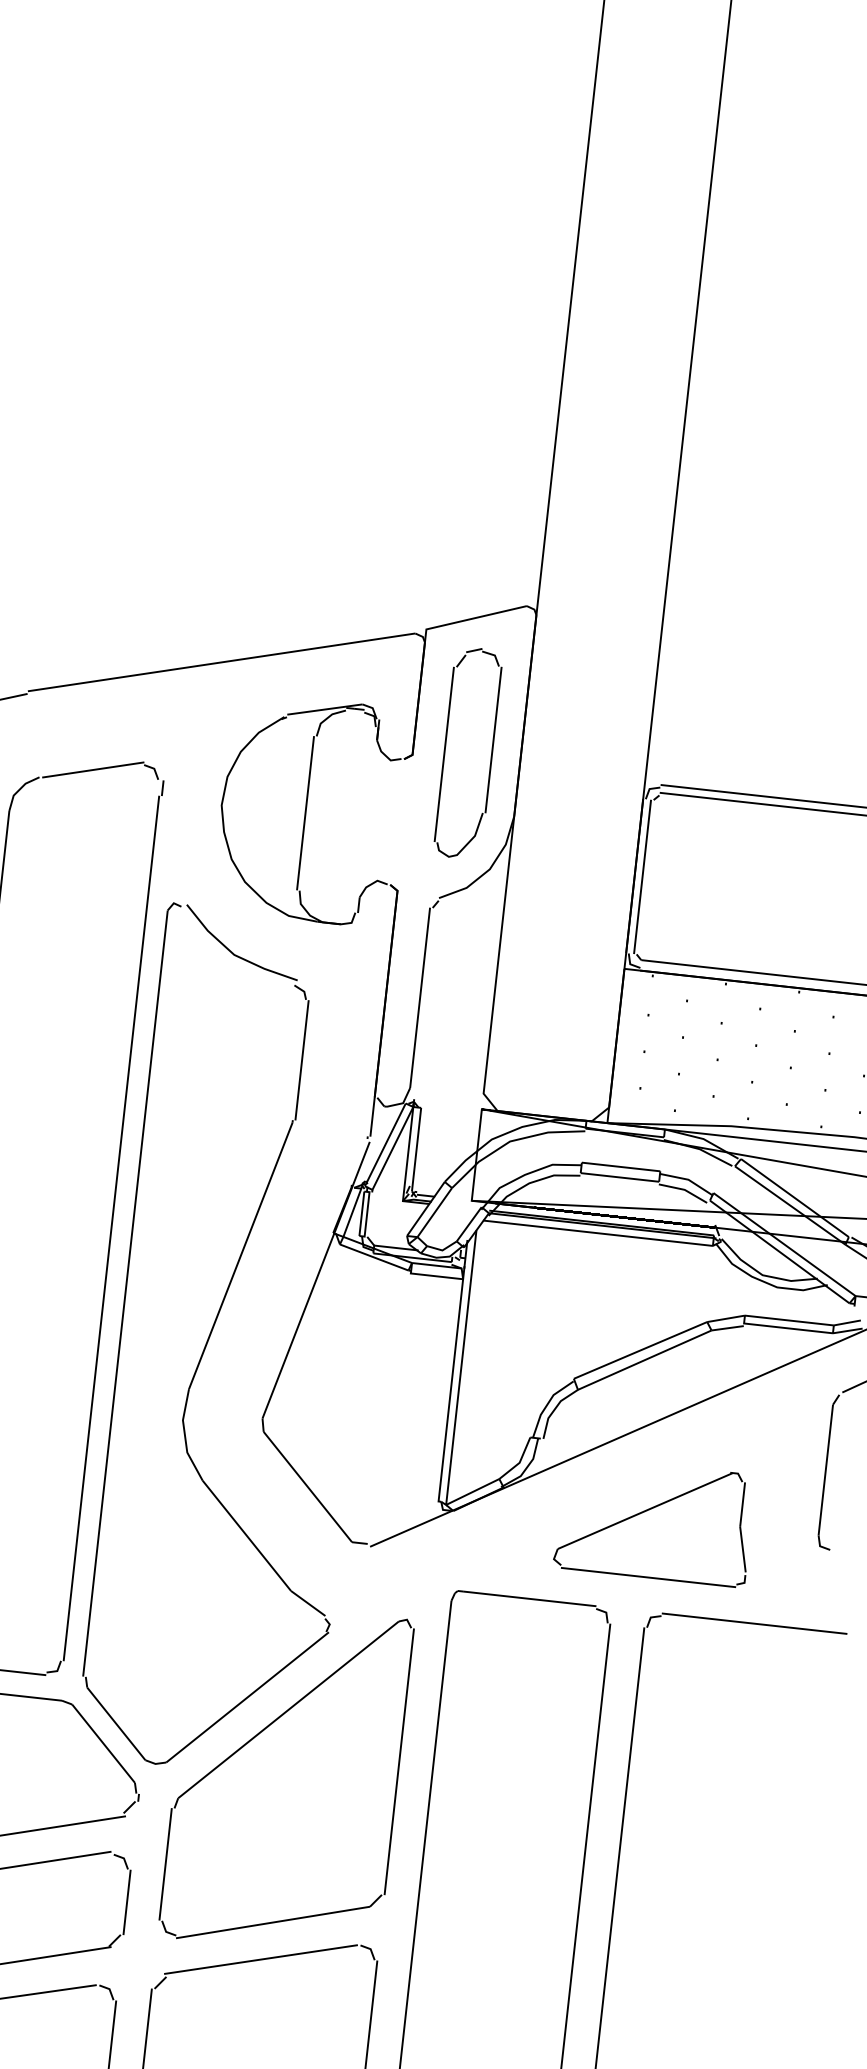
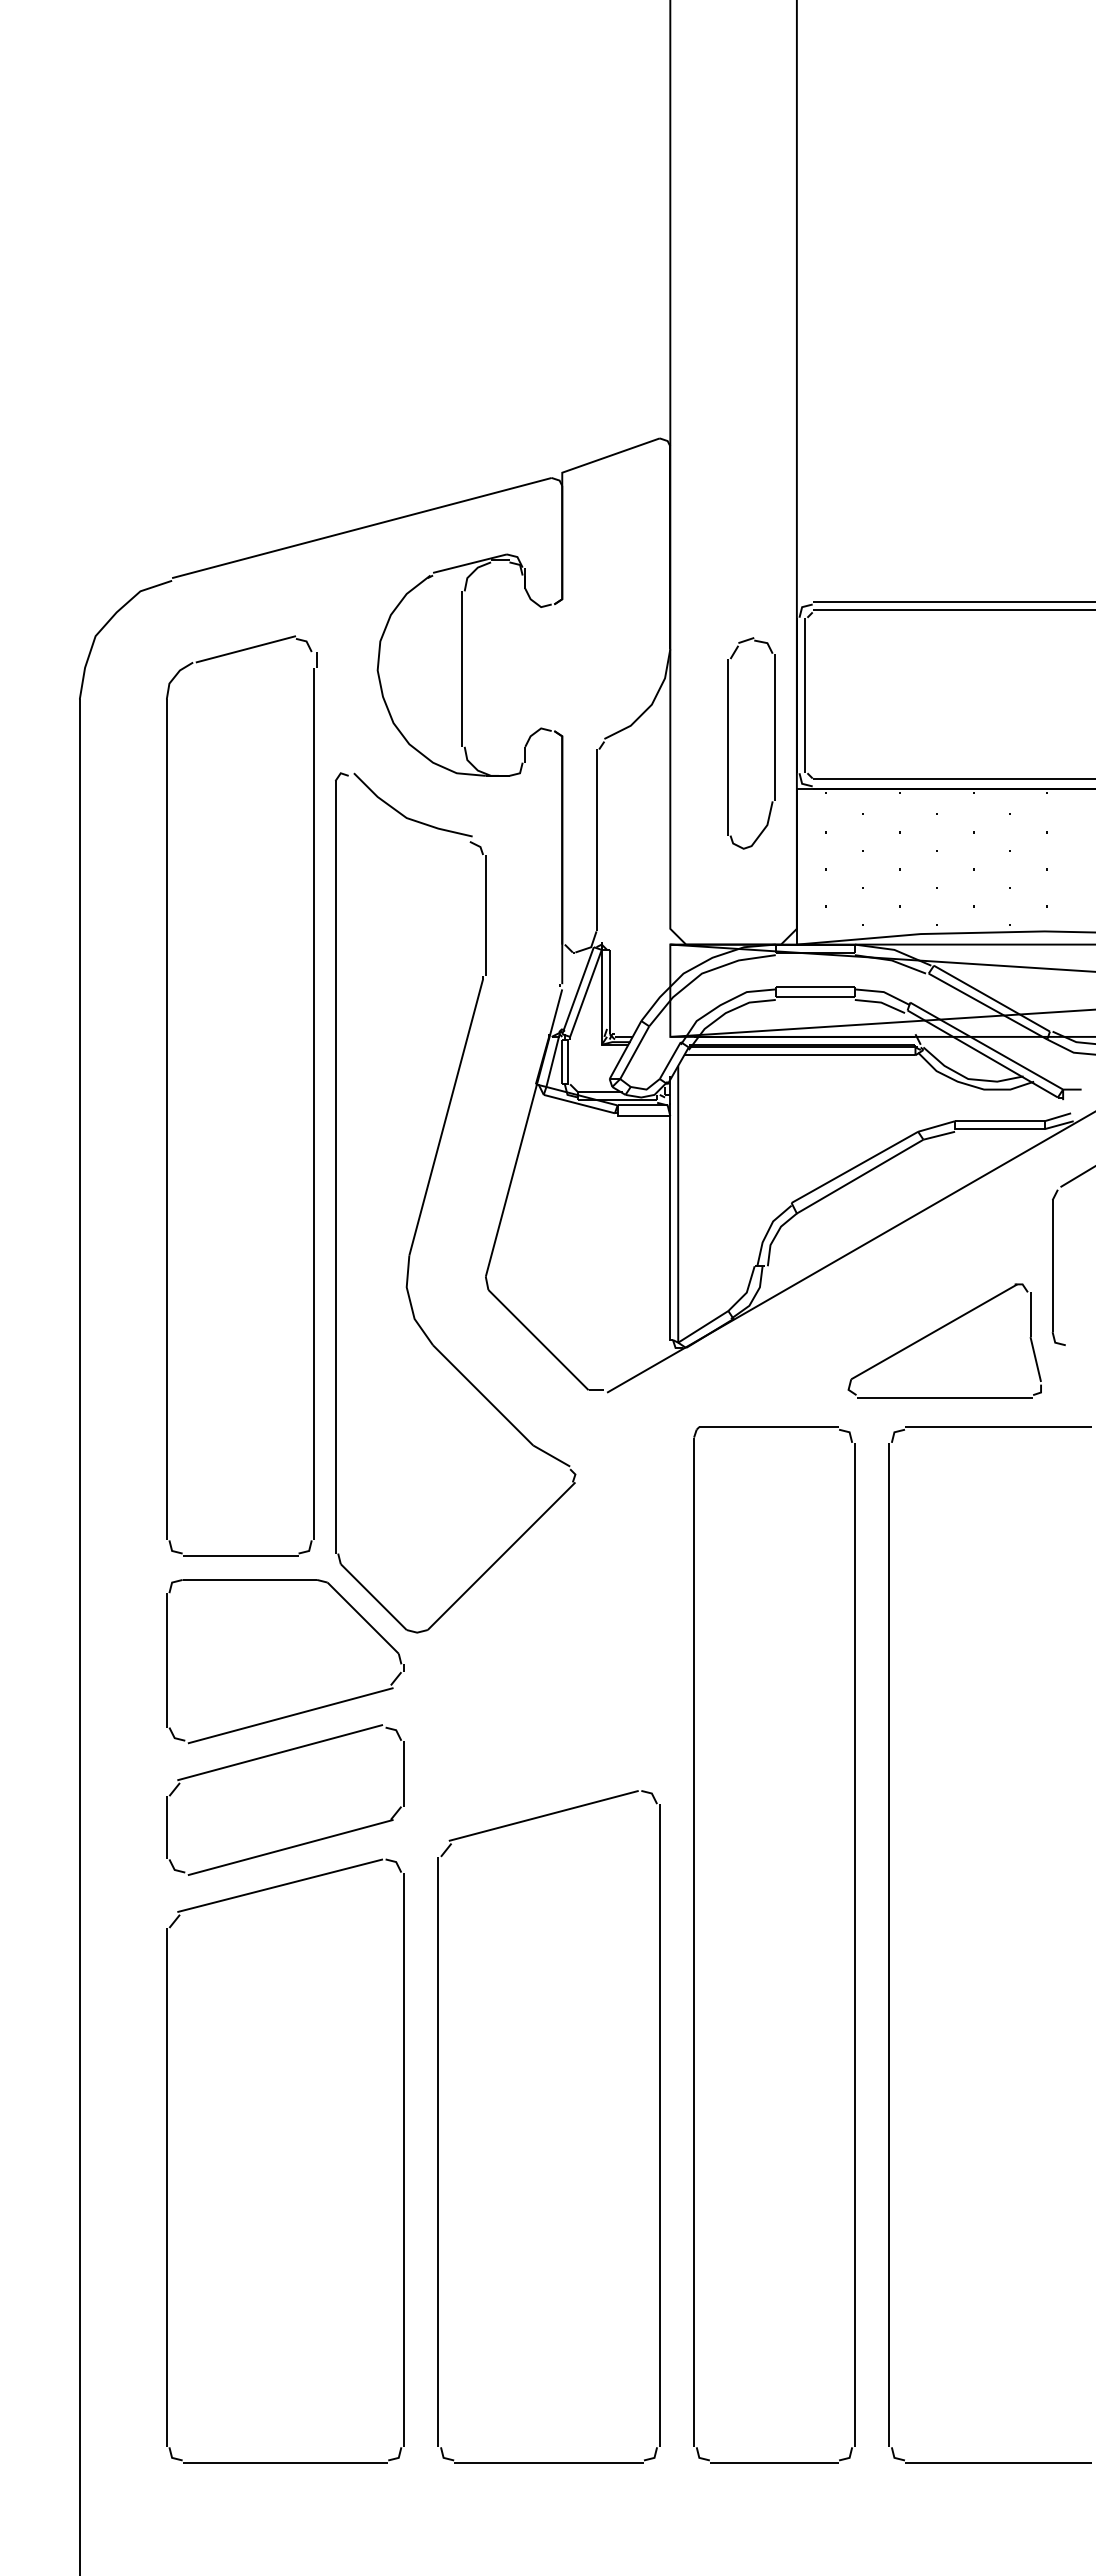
part: (445, 750) -> (728, 743), moved
part: (648, 1511) -> (937, 1331), moved
part: (254, 1738) -> (512, 1596), removed

